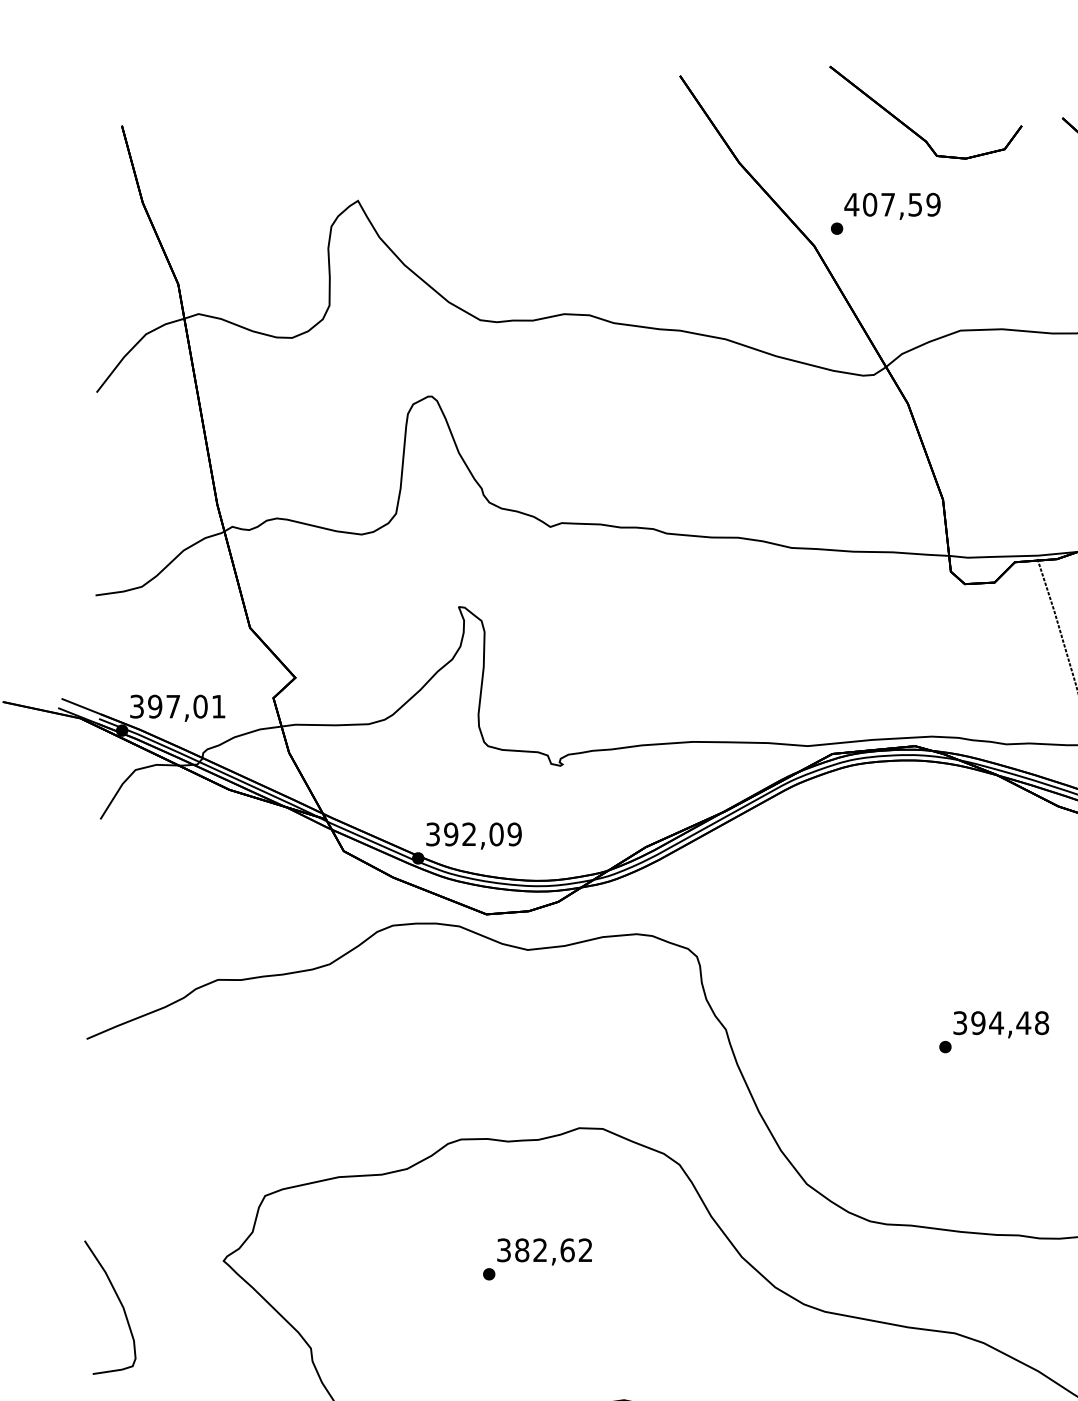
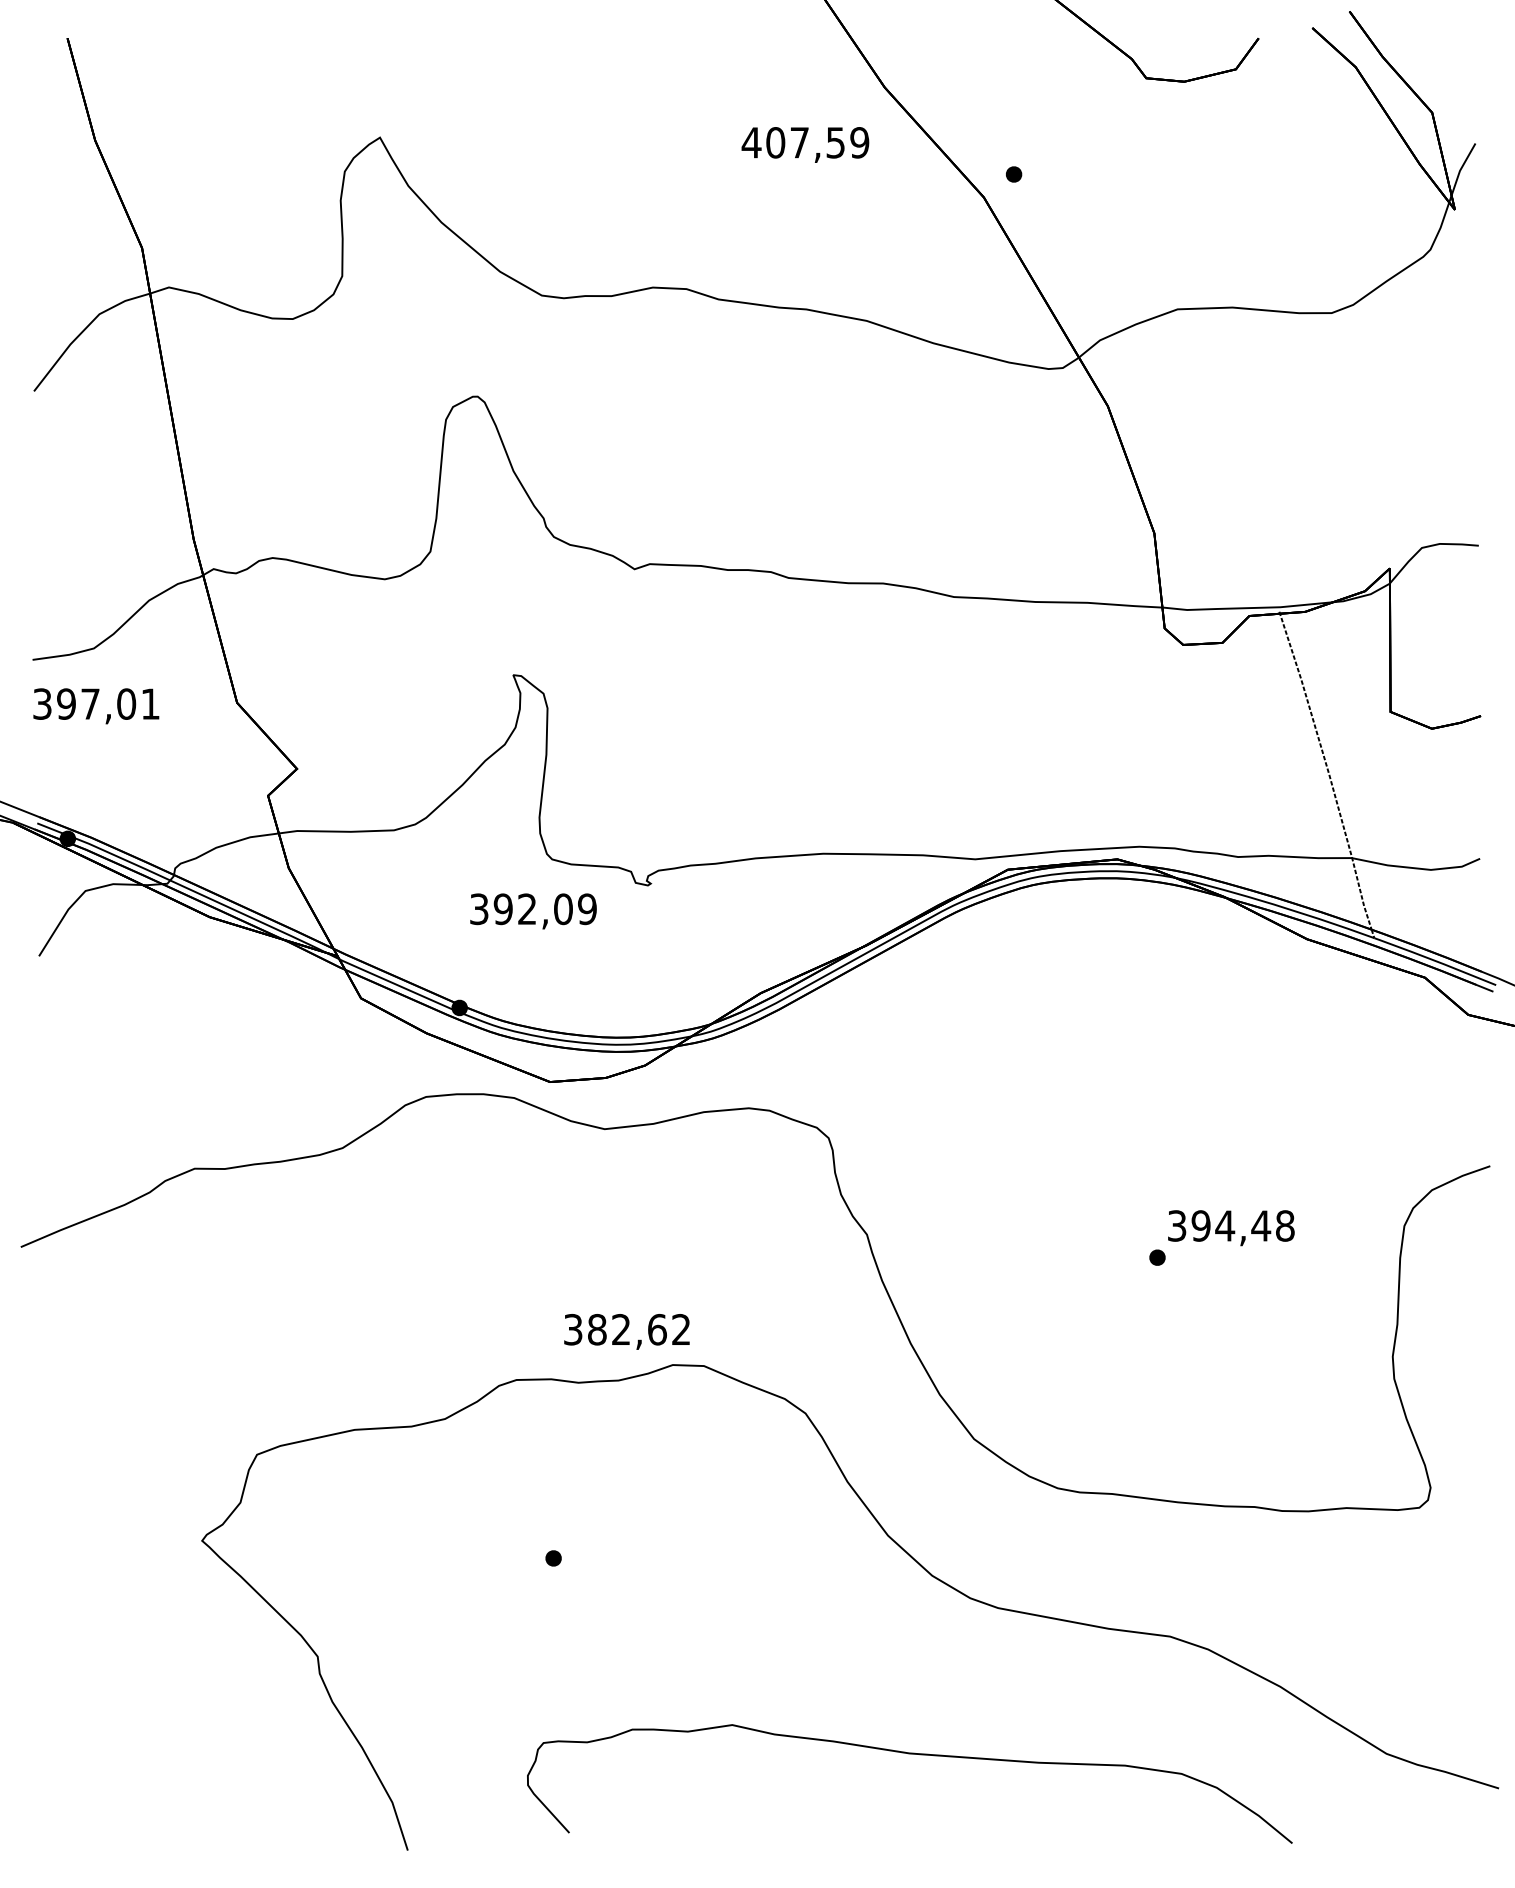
text: (892, 206) -> (805, 144), moved
text: (177, 708) -> (96, 706), moved
text: (474, 836) -> (533, 911), moved
text: (544, 1251) -> (626, 1331), moved
curve: (119, 1302) -> (64, 1595), removed

